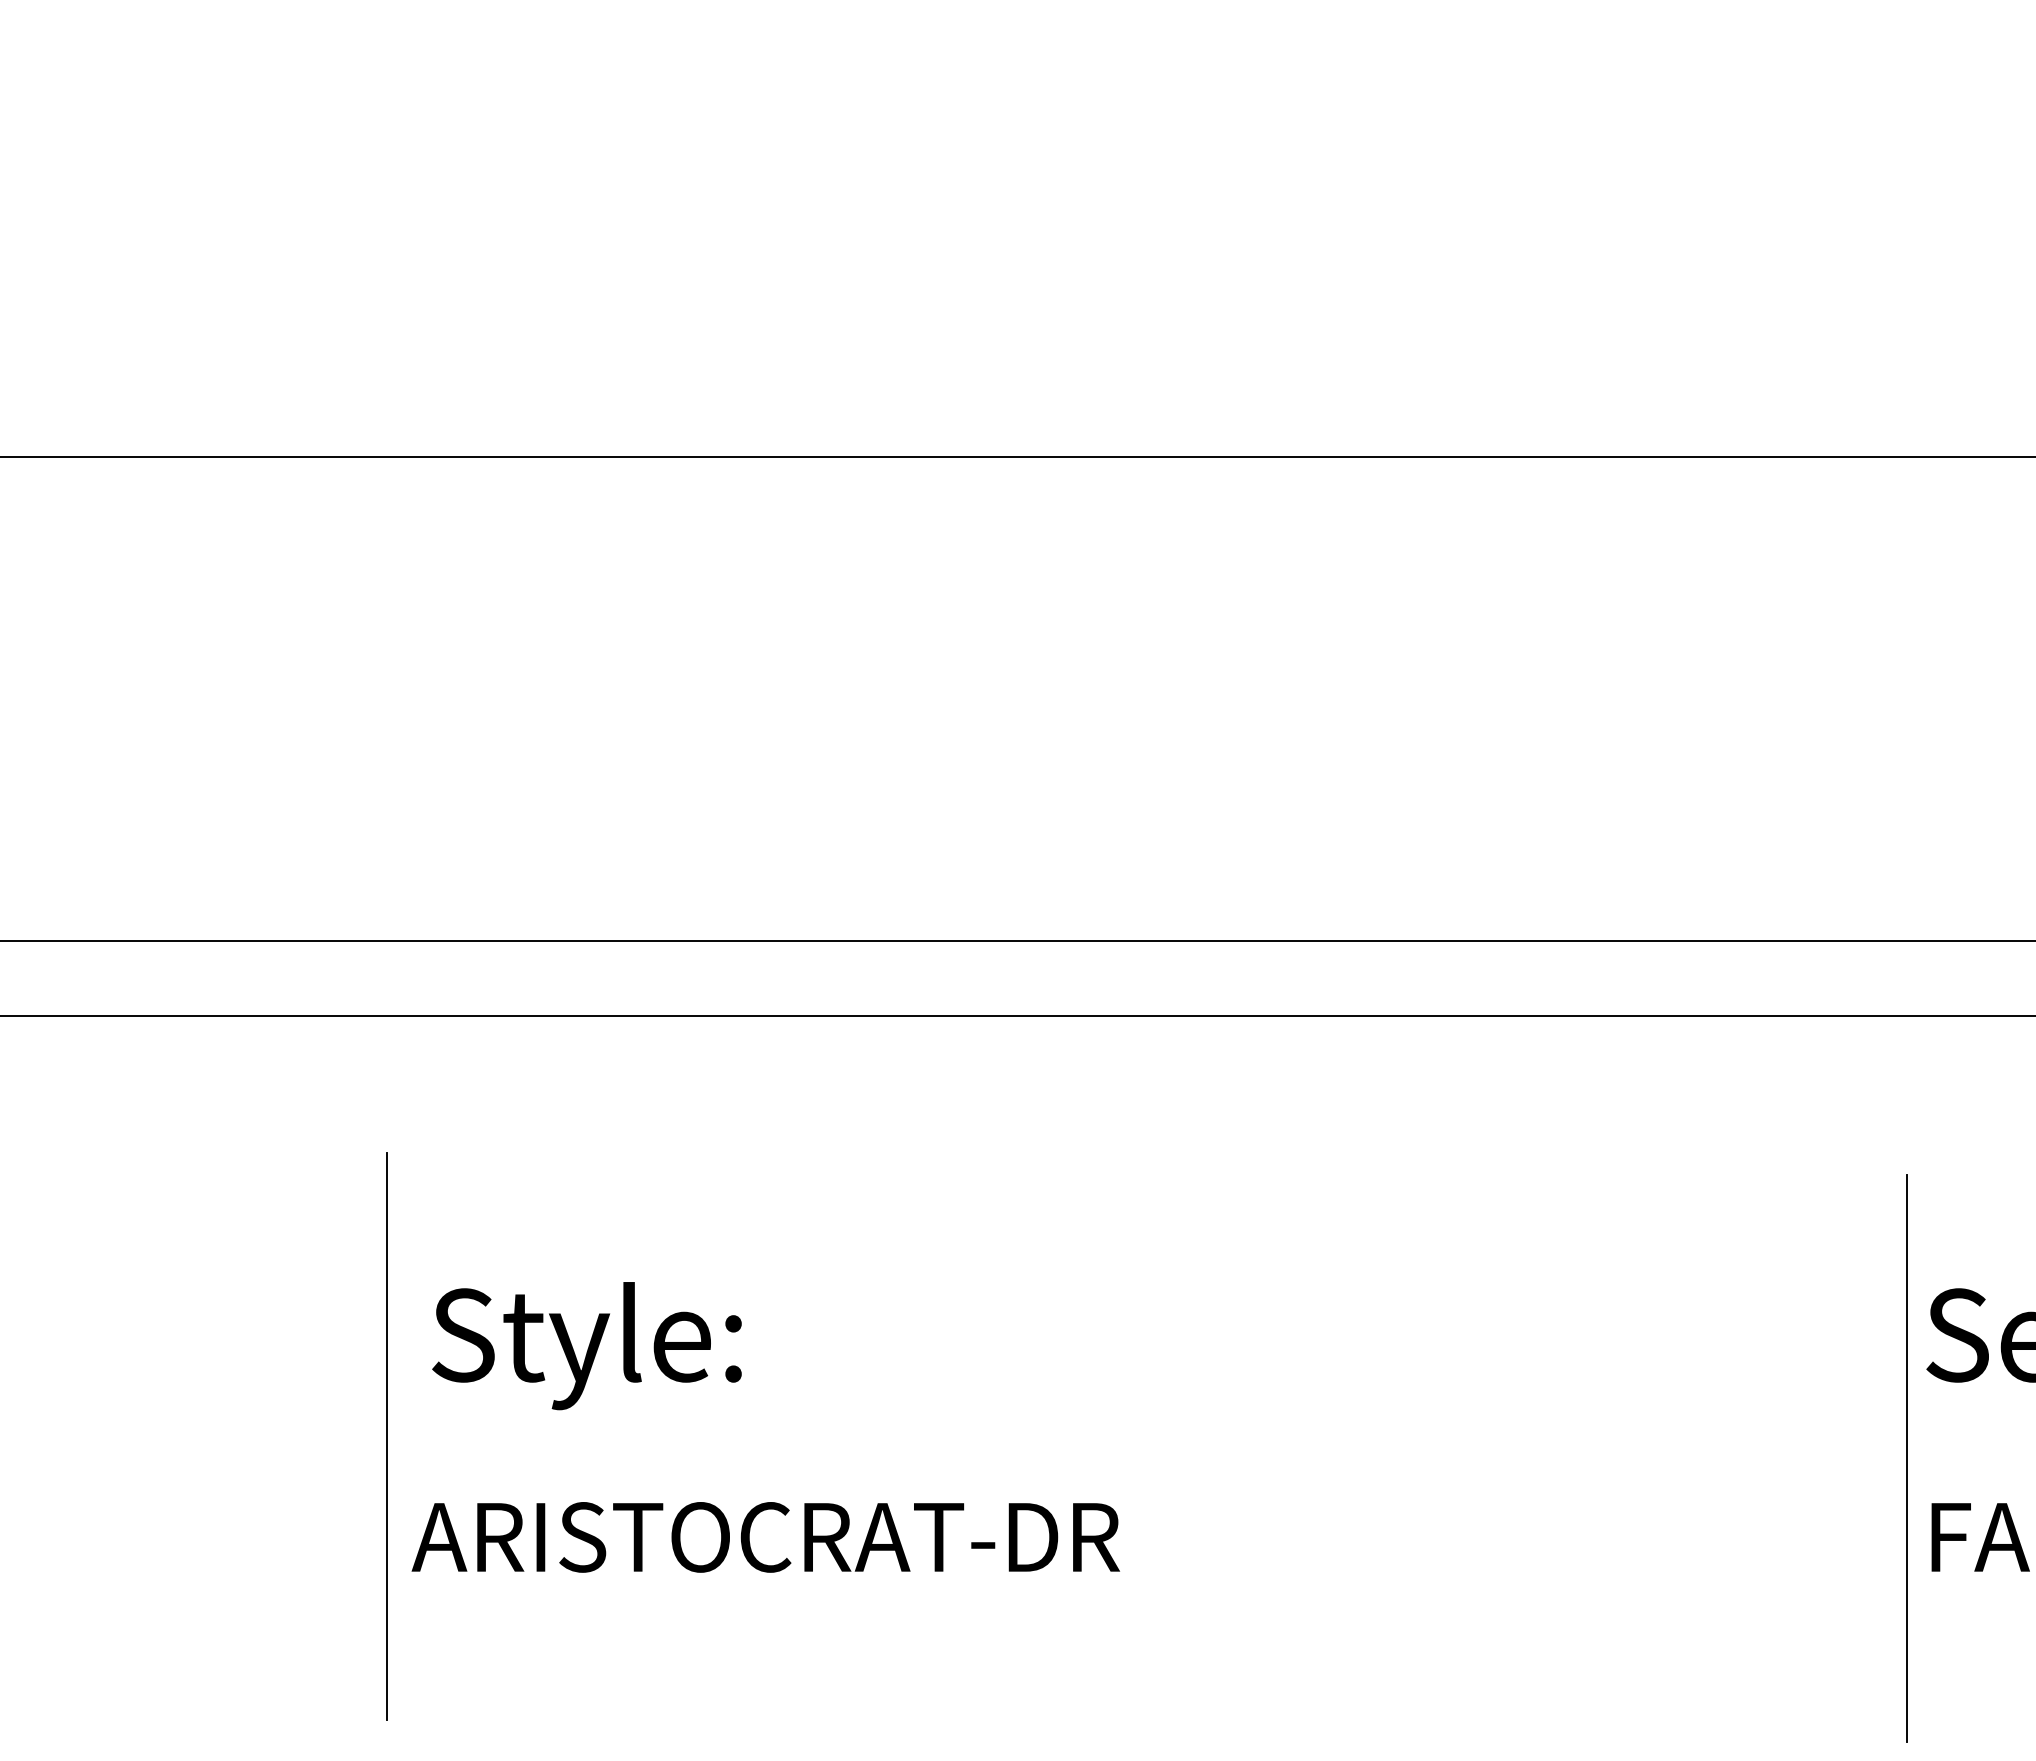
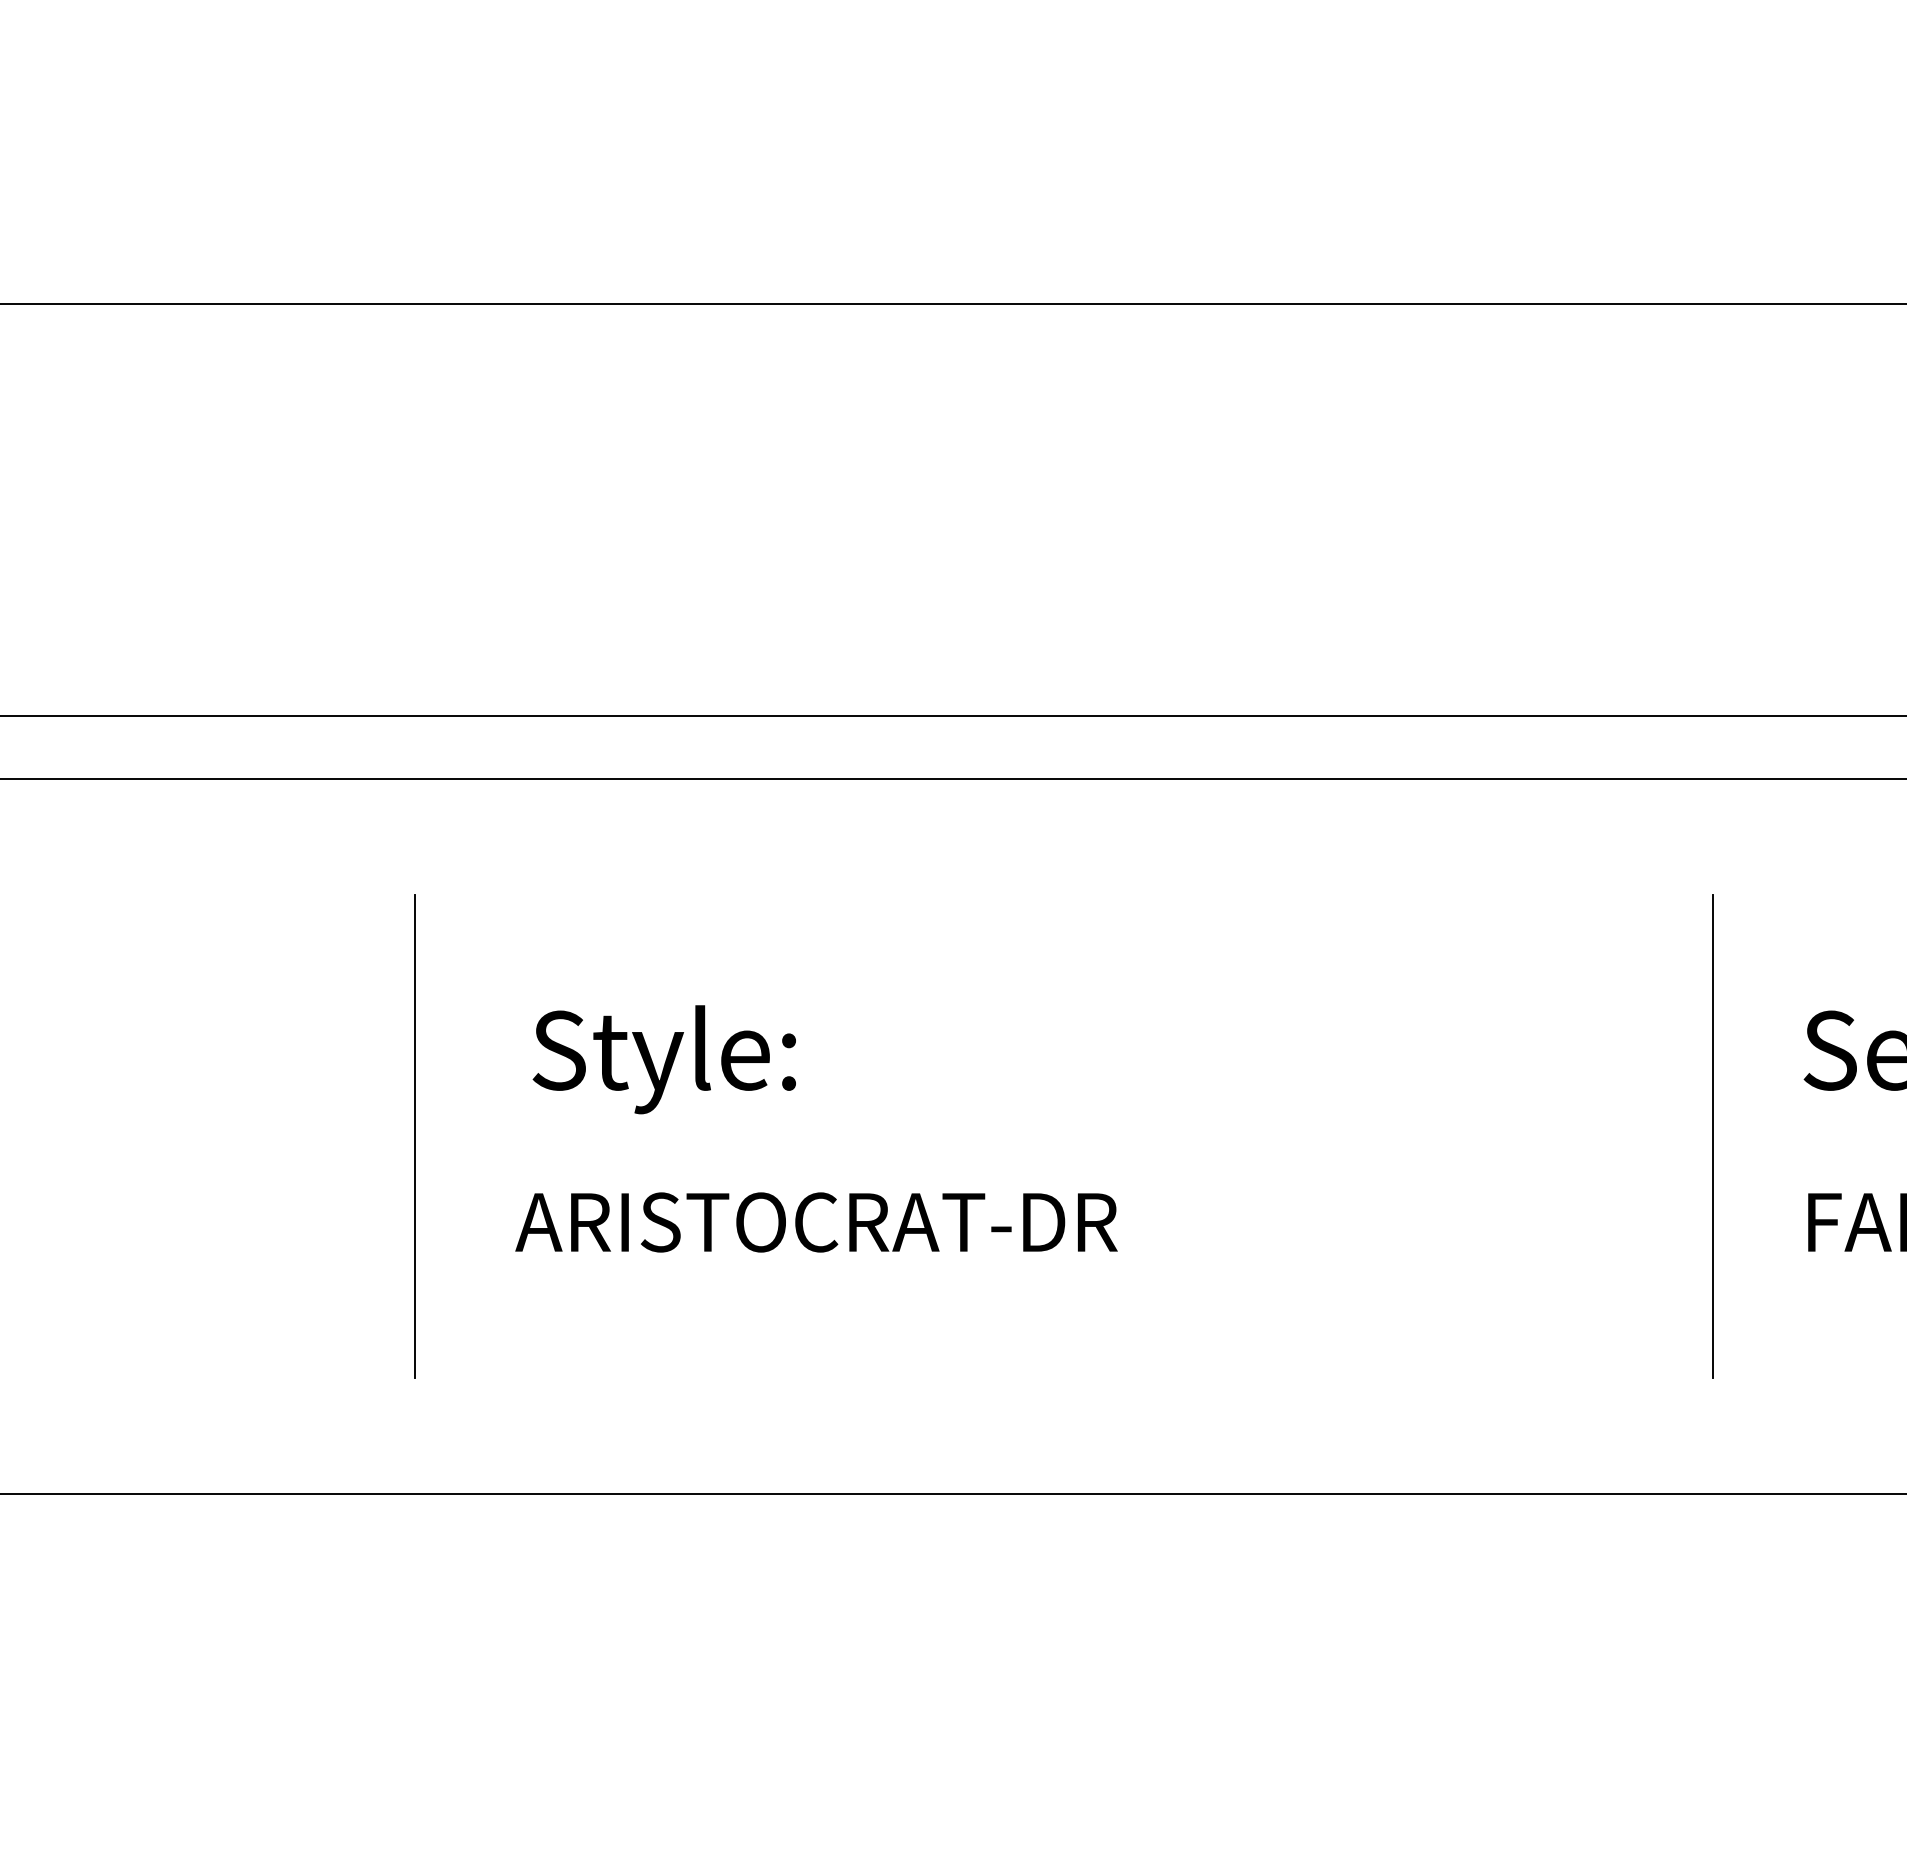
line: (386, 1436) -> (414, 1136), moved
line: (1906, 1458) -> (1712, 1136), moved

